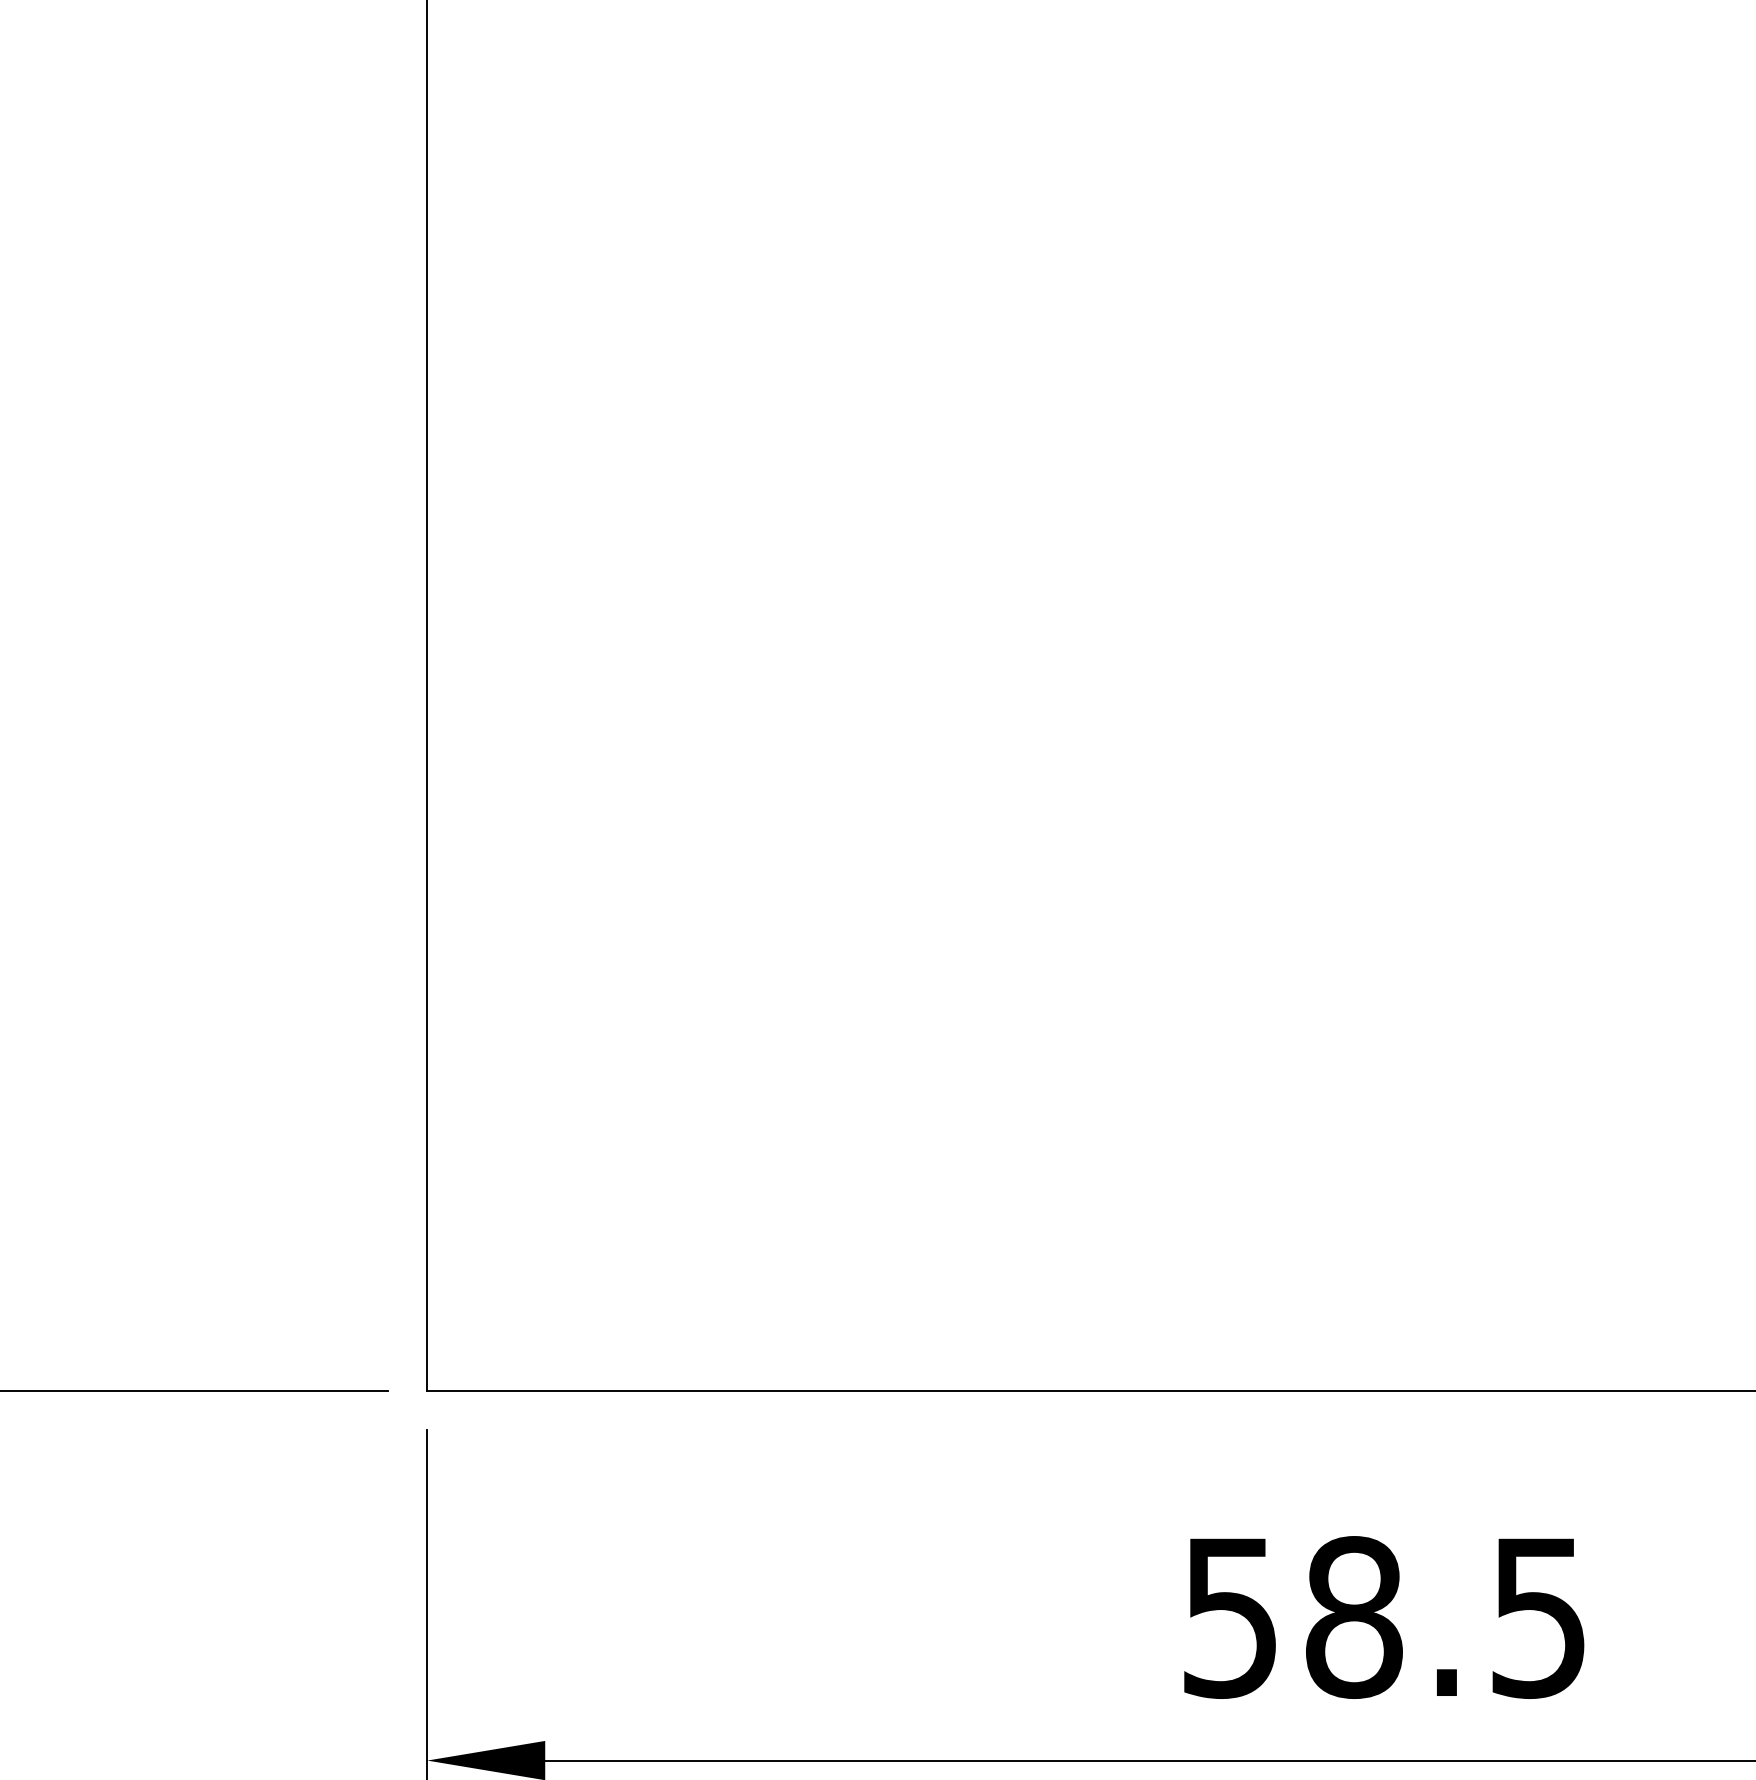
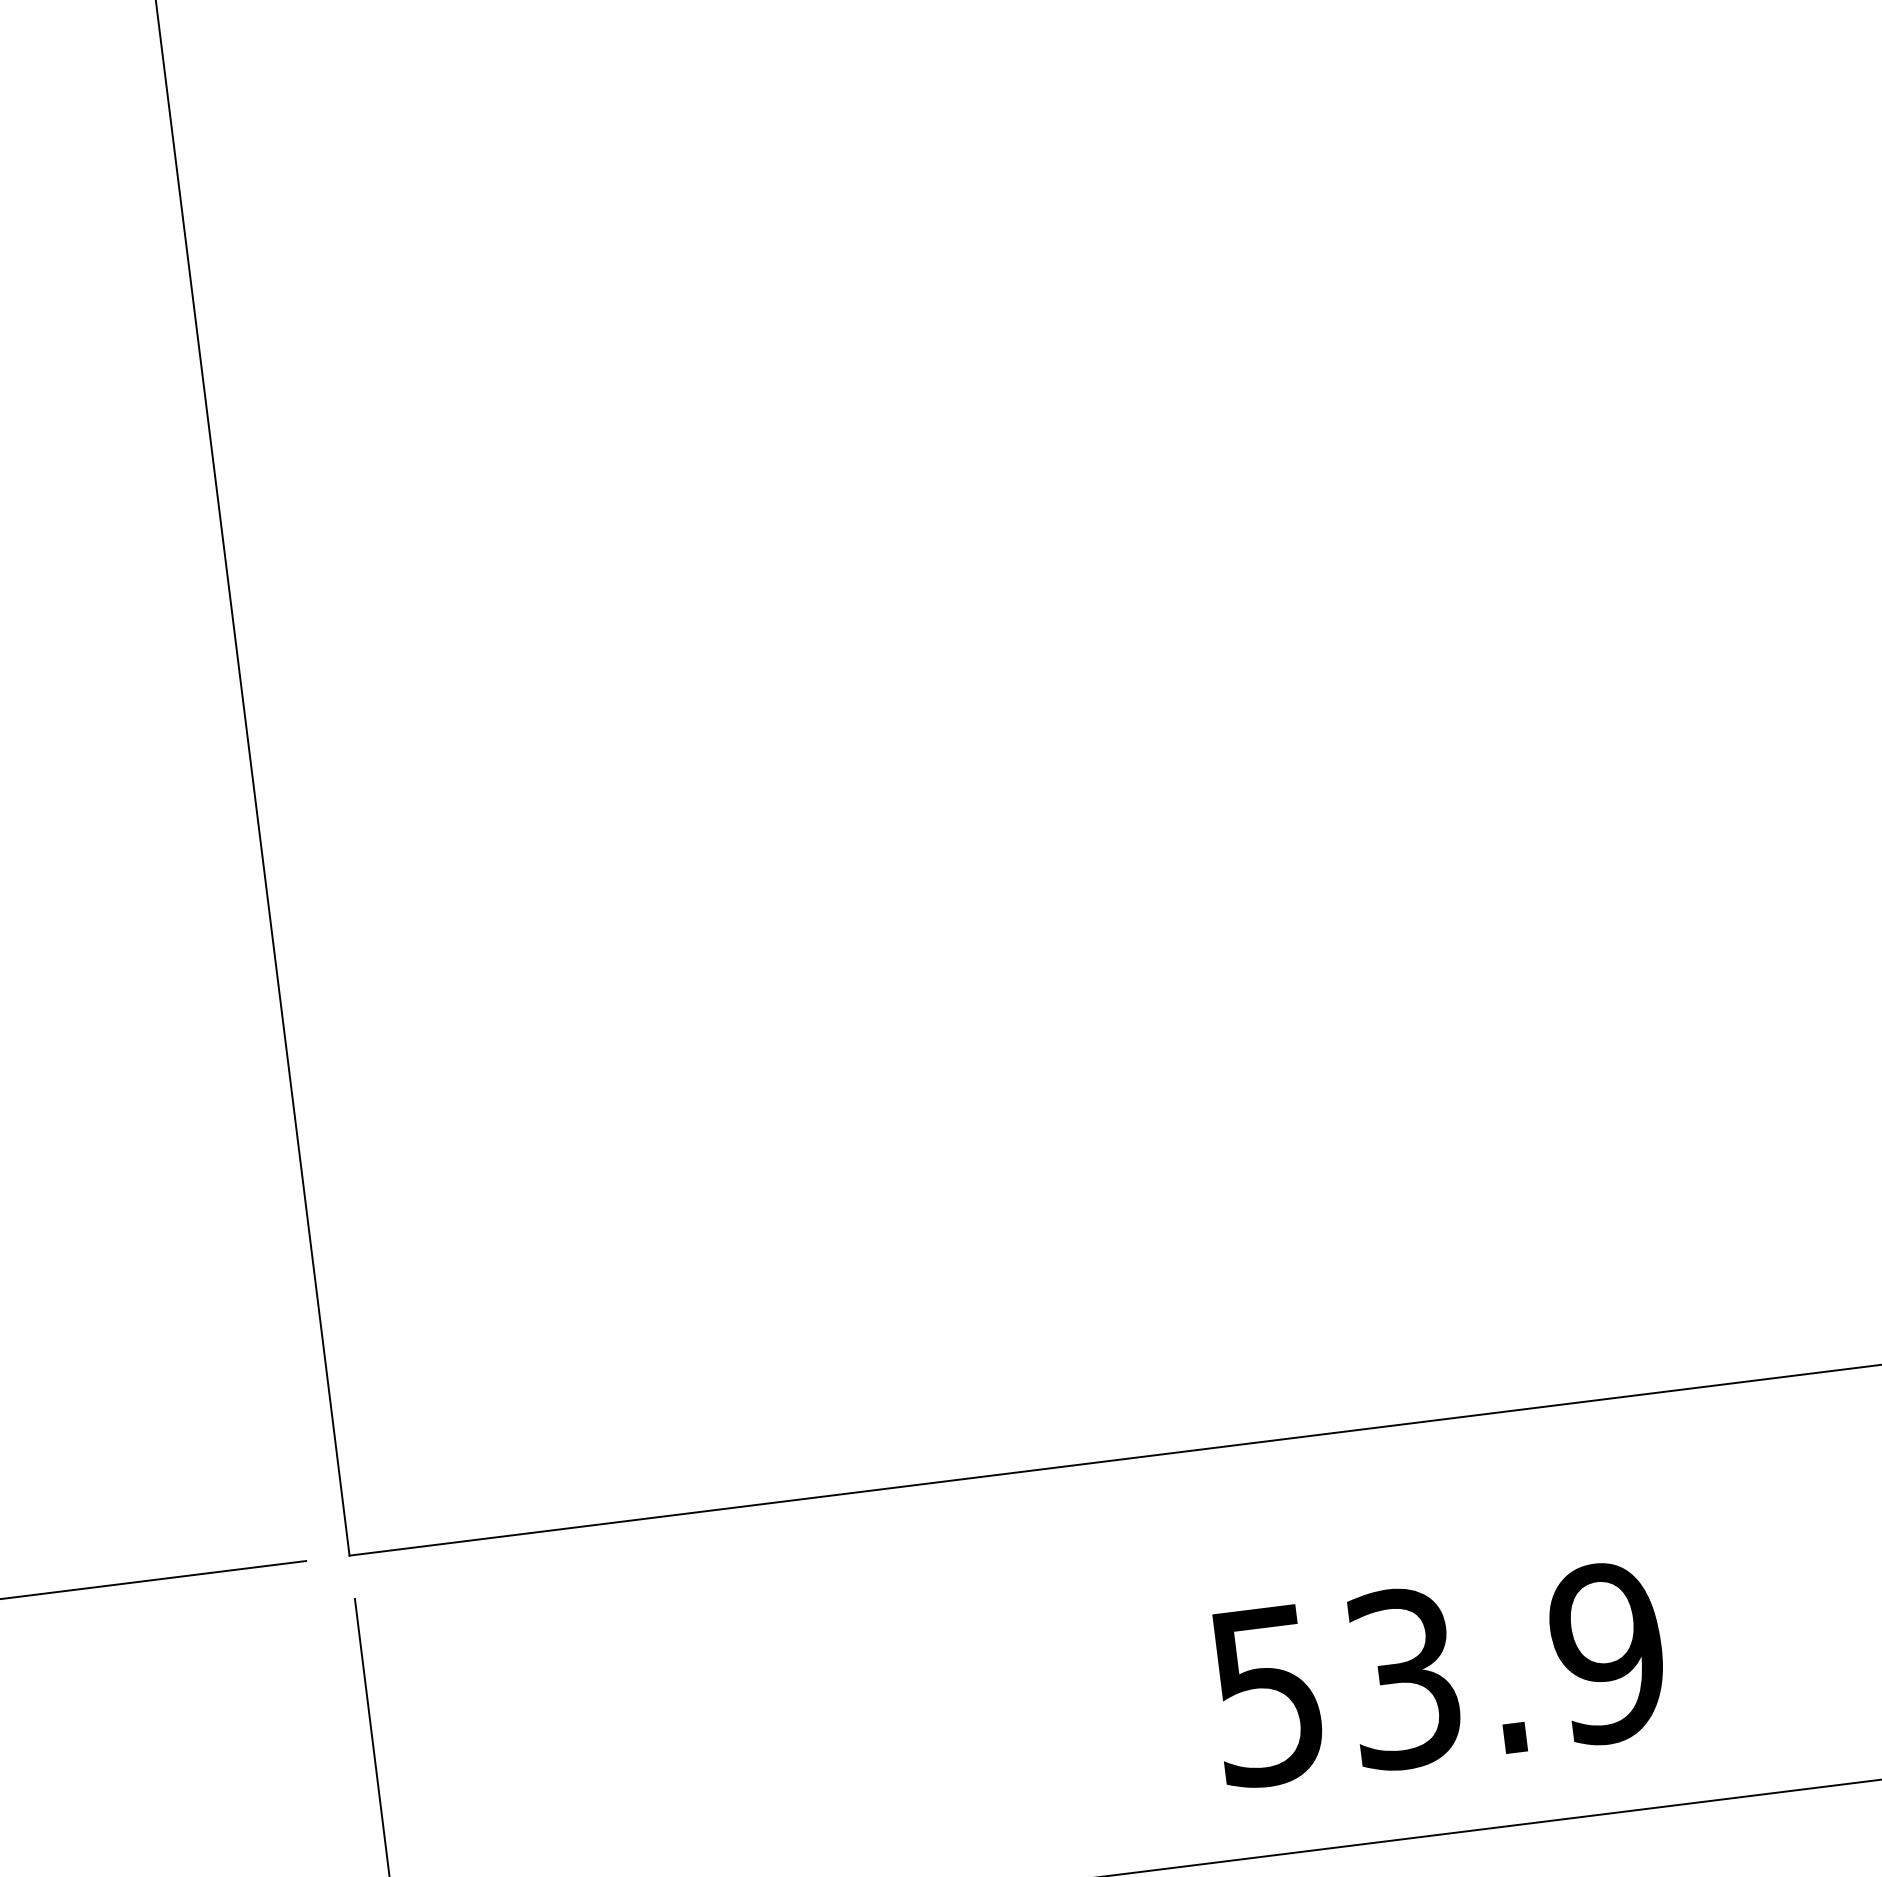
text: (1446, 1617) -> (1505, 1666), 58.5 -> 53.9

